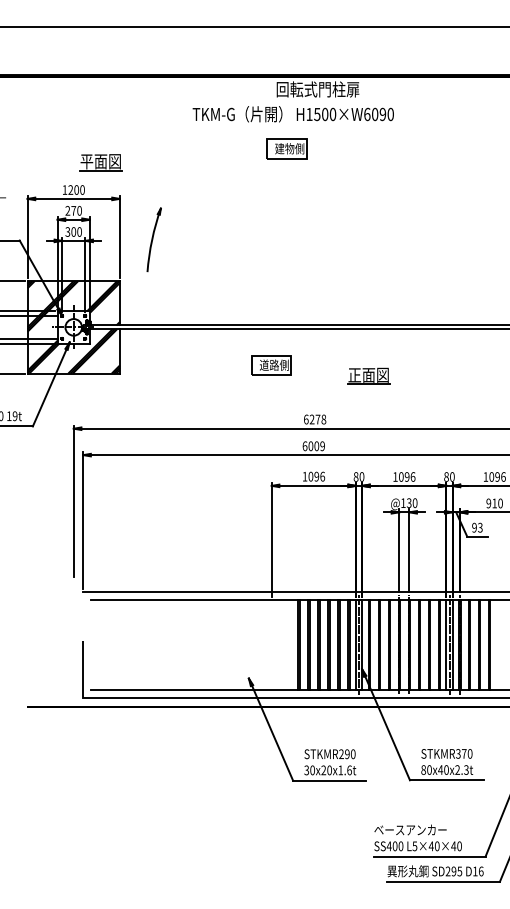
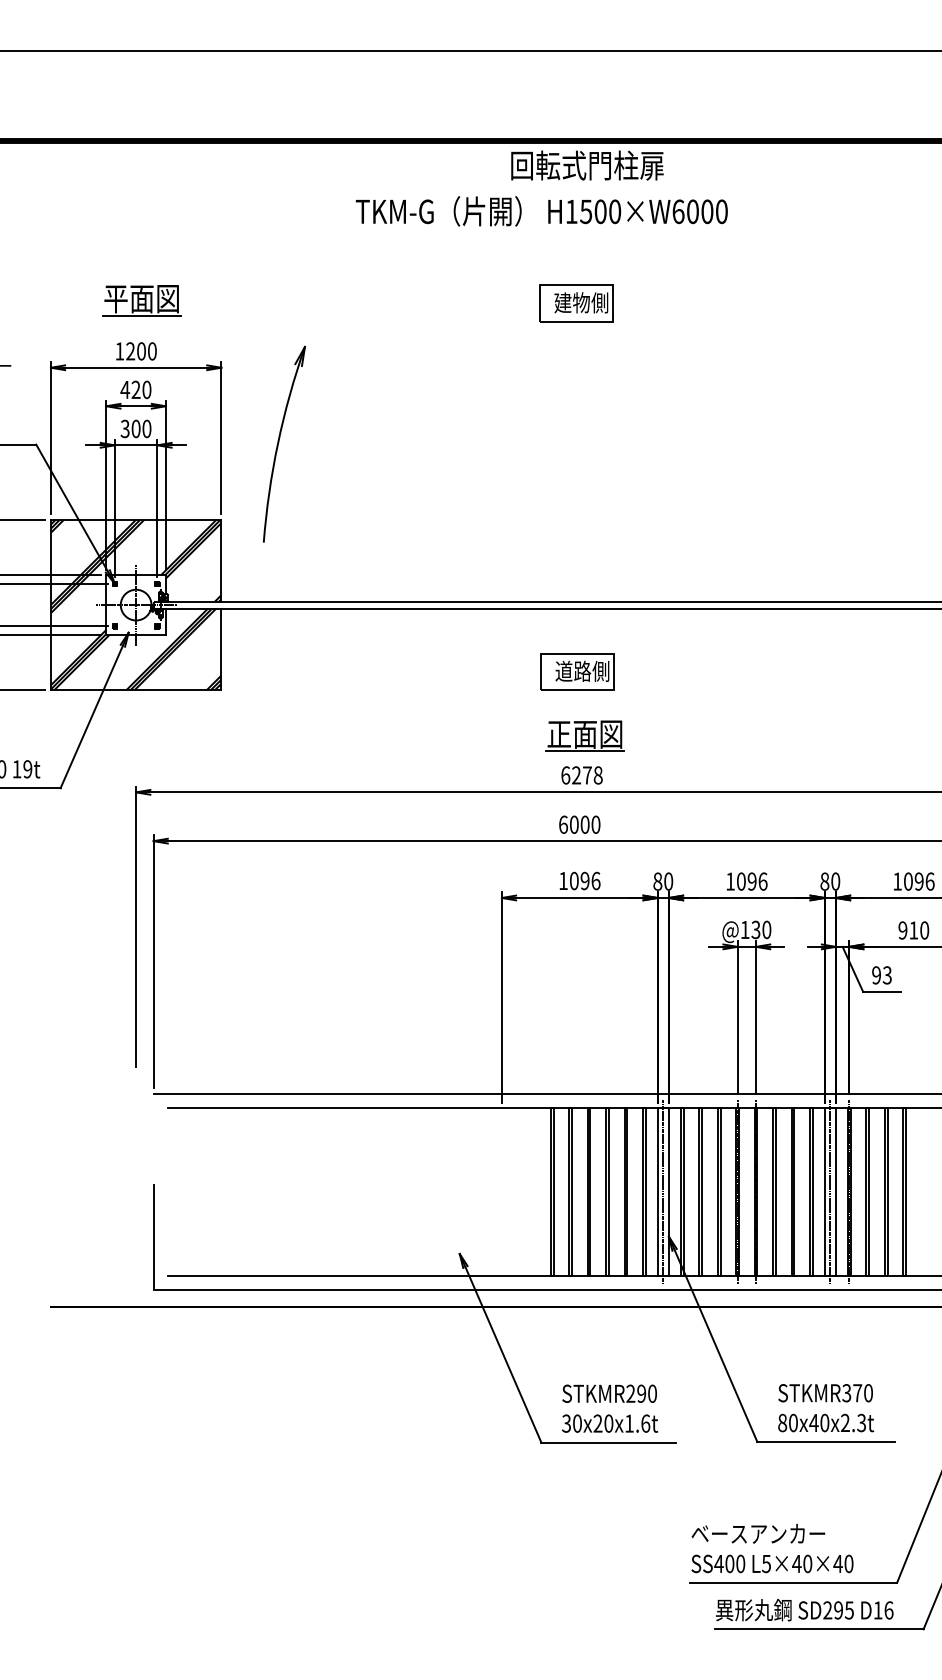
text: (382, 114) -> (706, 211), H1500×W6090 -> H1500×W6000
part: (286, 148) -> (575, 302), moved
part: (100, 162) -> (141, 300), moved
text: (70, 210) -> (130, 389), 270 -> 420
part: (154, 239) -> (285, 442), size x1.67
part: (271, 365) -> (577, 671), moved
part: (368, 375) -> (584, 734), moved
text: (322, 446) -> (595, 825), 6009 -> 6000

